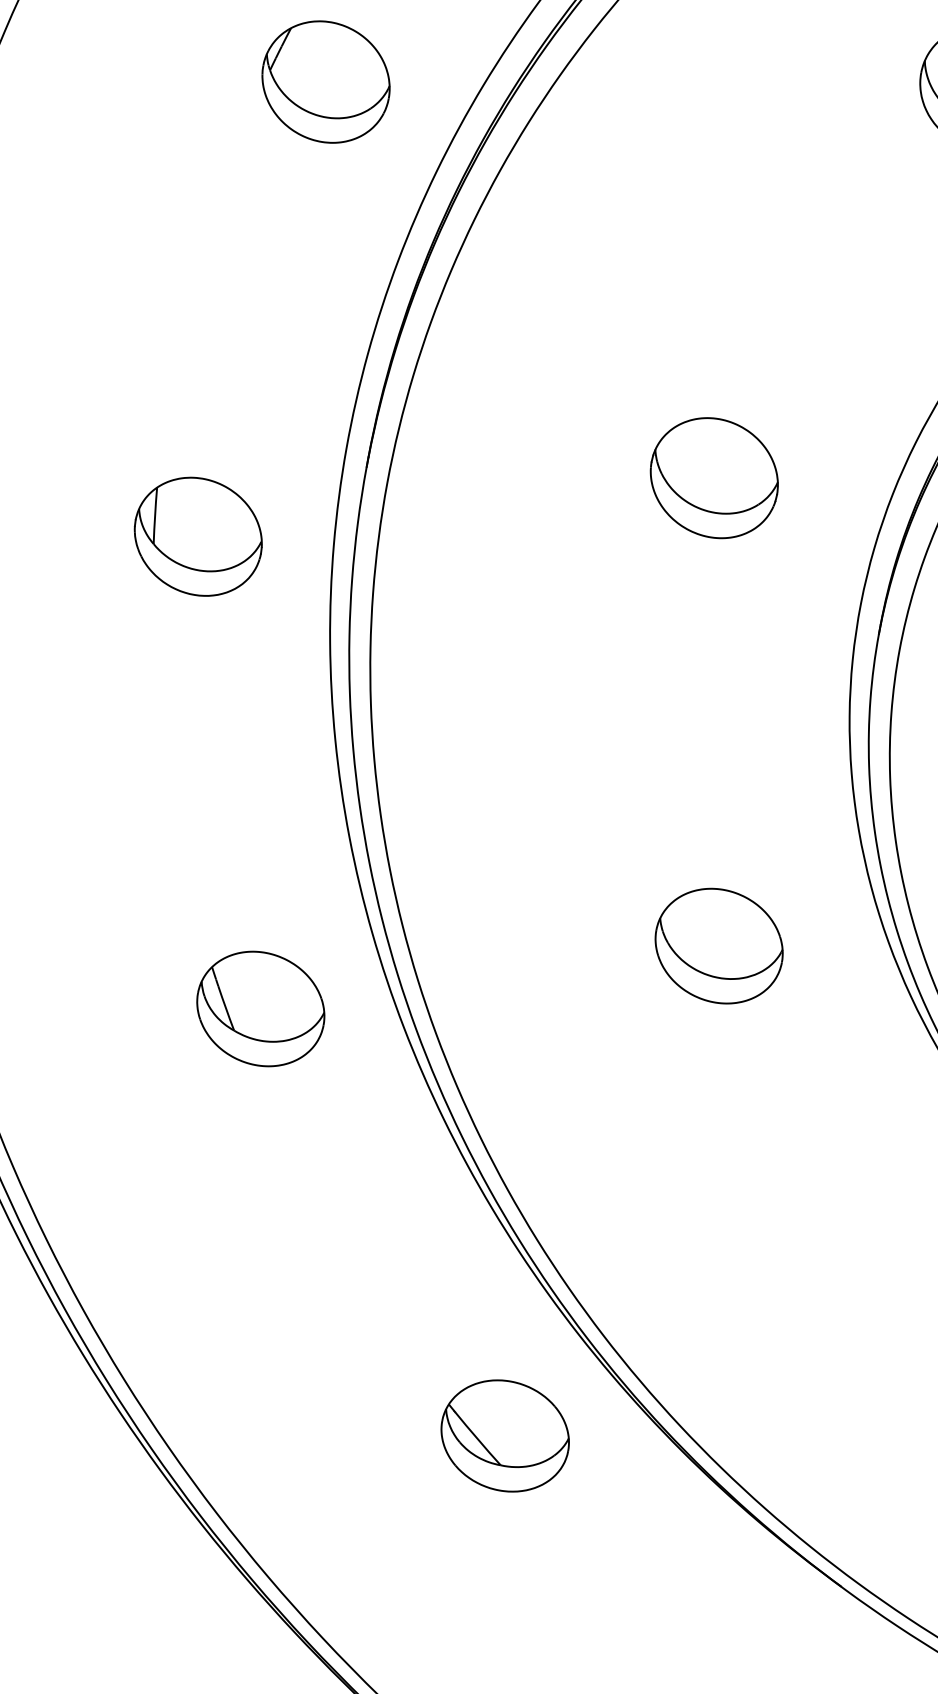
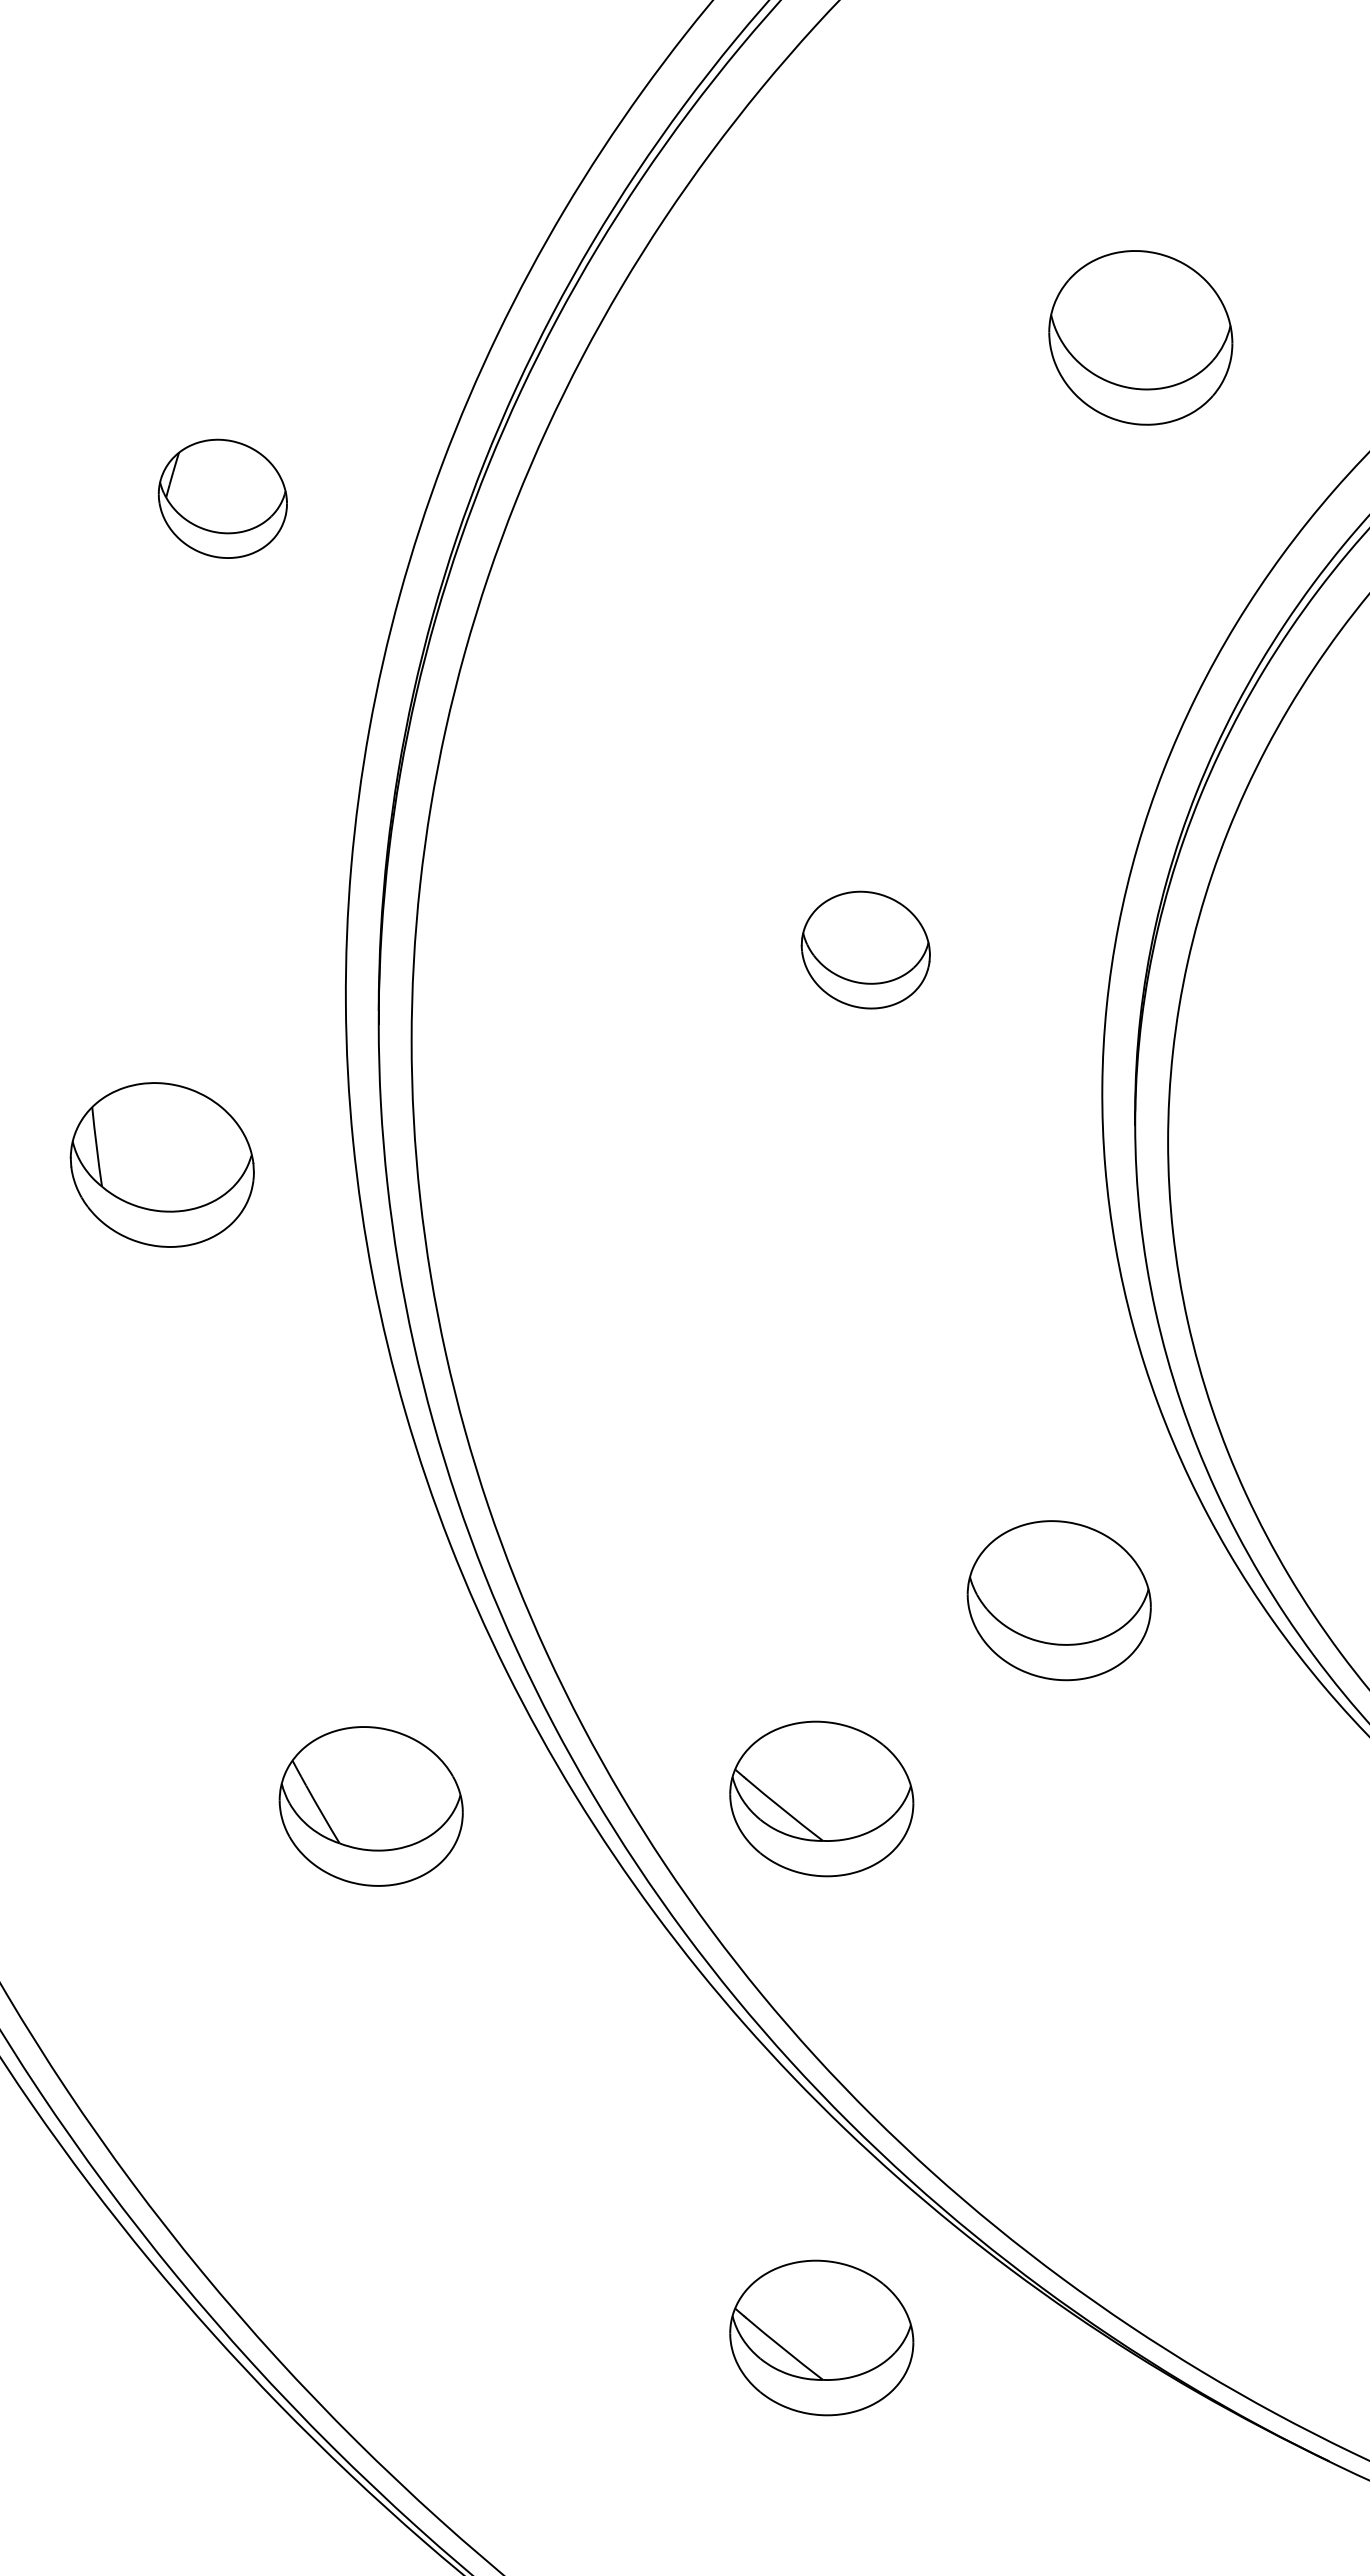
part: (325, 81) -> (222, 498), size x0.7
part: (714, 477) -> (865, 949), size x0.7
part: (718, 945) -> (1058, 1600), moved
part: (574, 1061) -> (821, 1798), added

